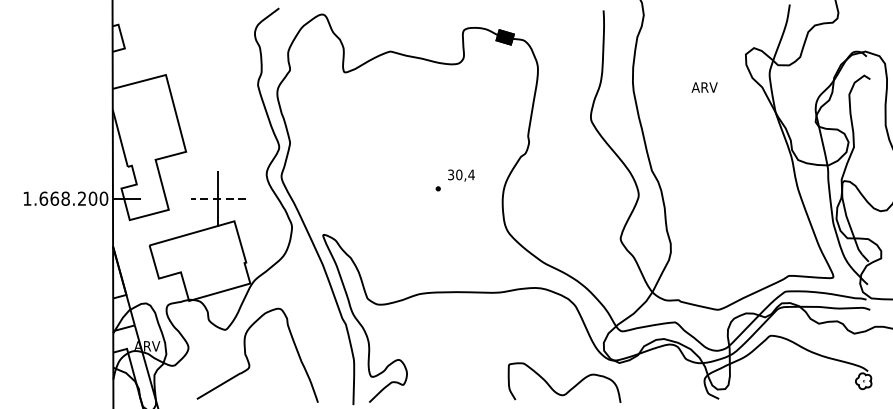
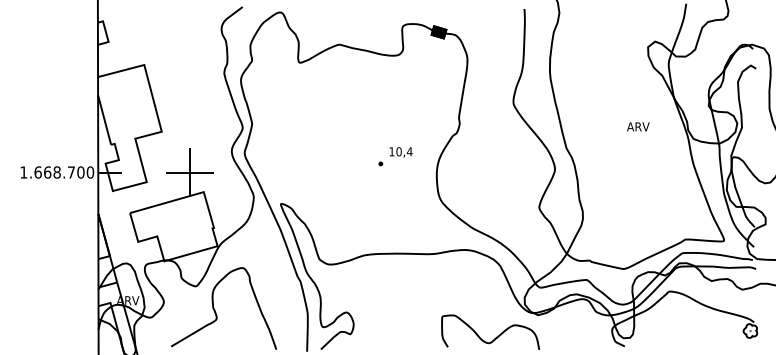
text: (704, 87) -> (638, 126), moved
text: (450, 174) -> (391, 151), 30,4 -> 10,4
text: (81, 198) -> (70, 172), 1.668.200 -> 1.668.700
line: (218, 198) -> (189, 172), dashed -> solid

